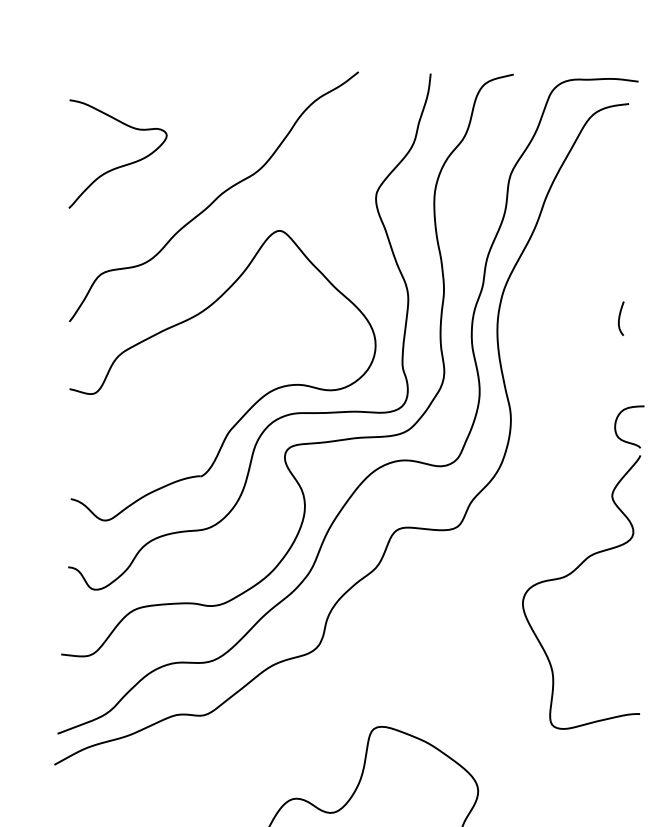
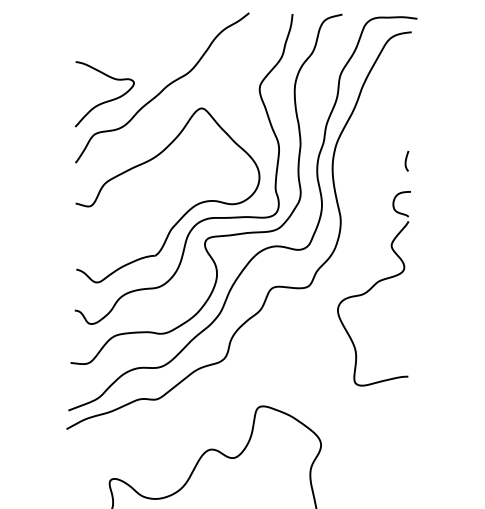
curve: (122, 164) -> (107, 100), moved
part: (582, 567) -> (373, 288), moved

